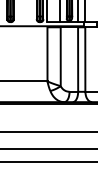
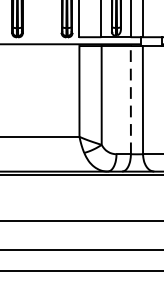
line: (78, 59) -> (131, 100), solid -> dashed

